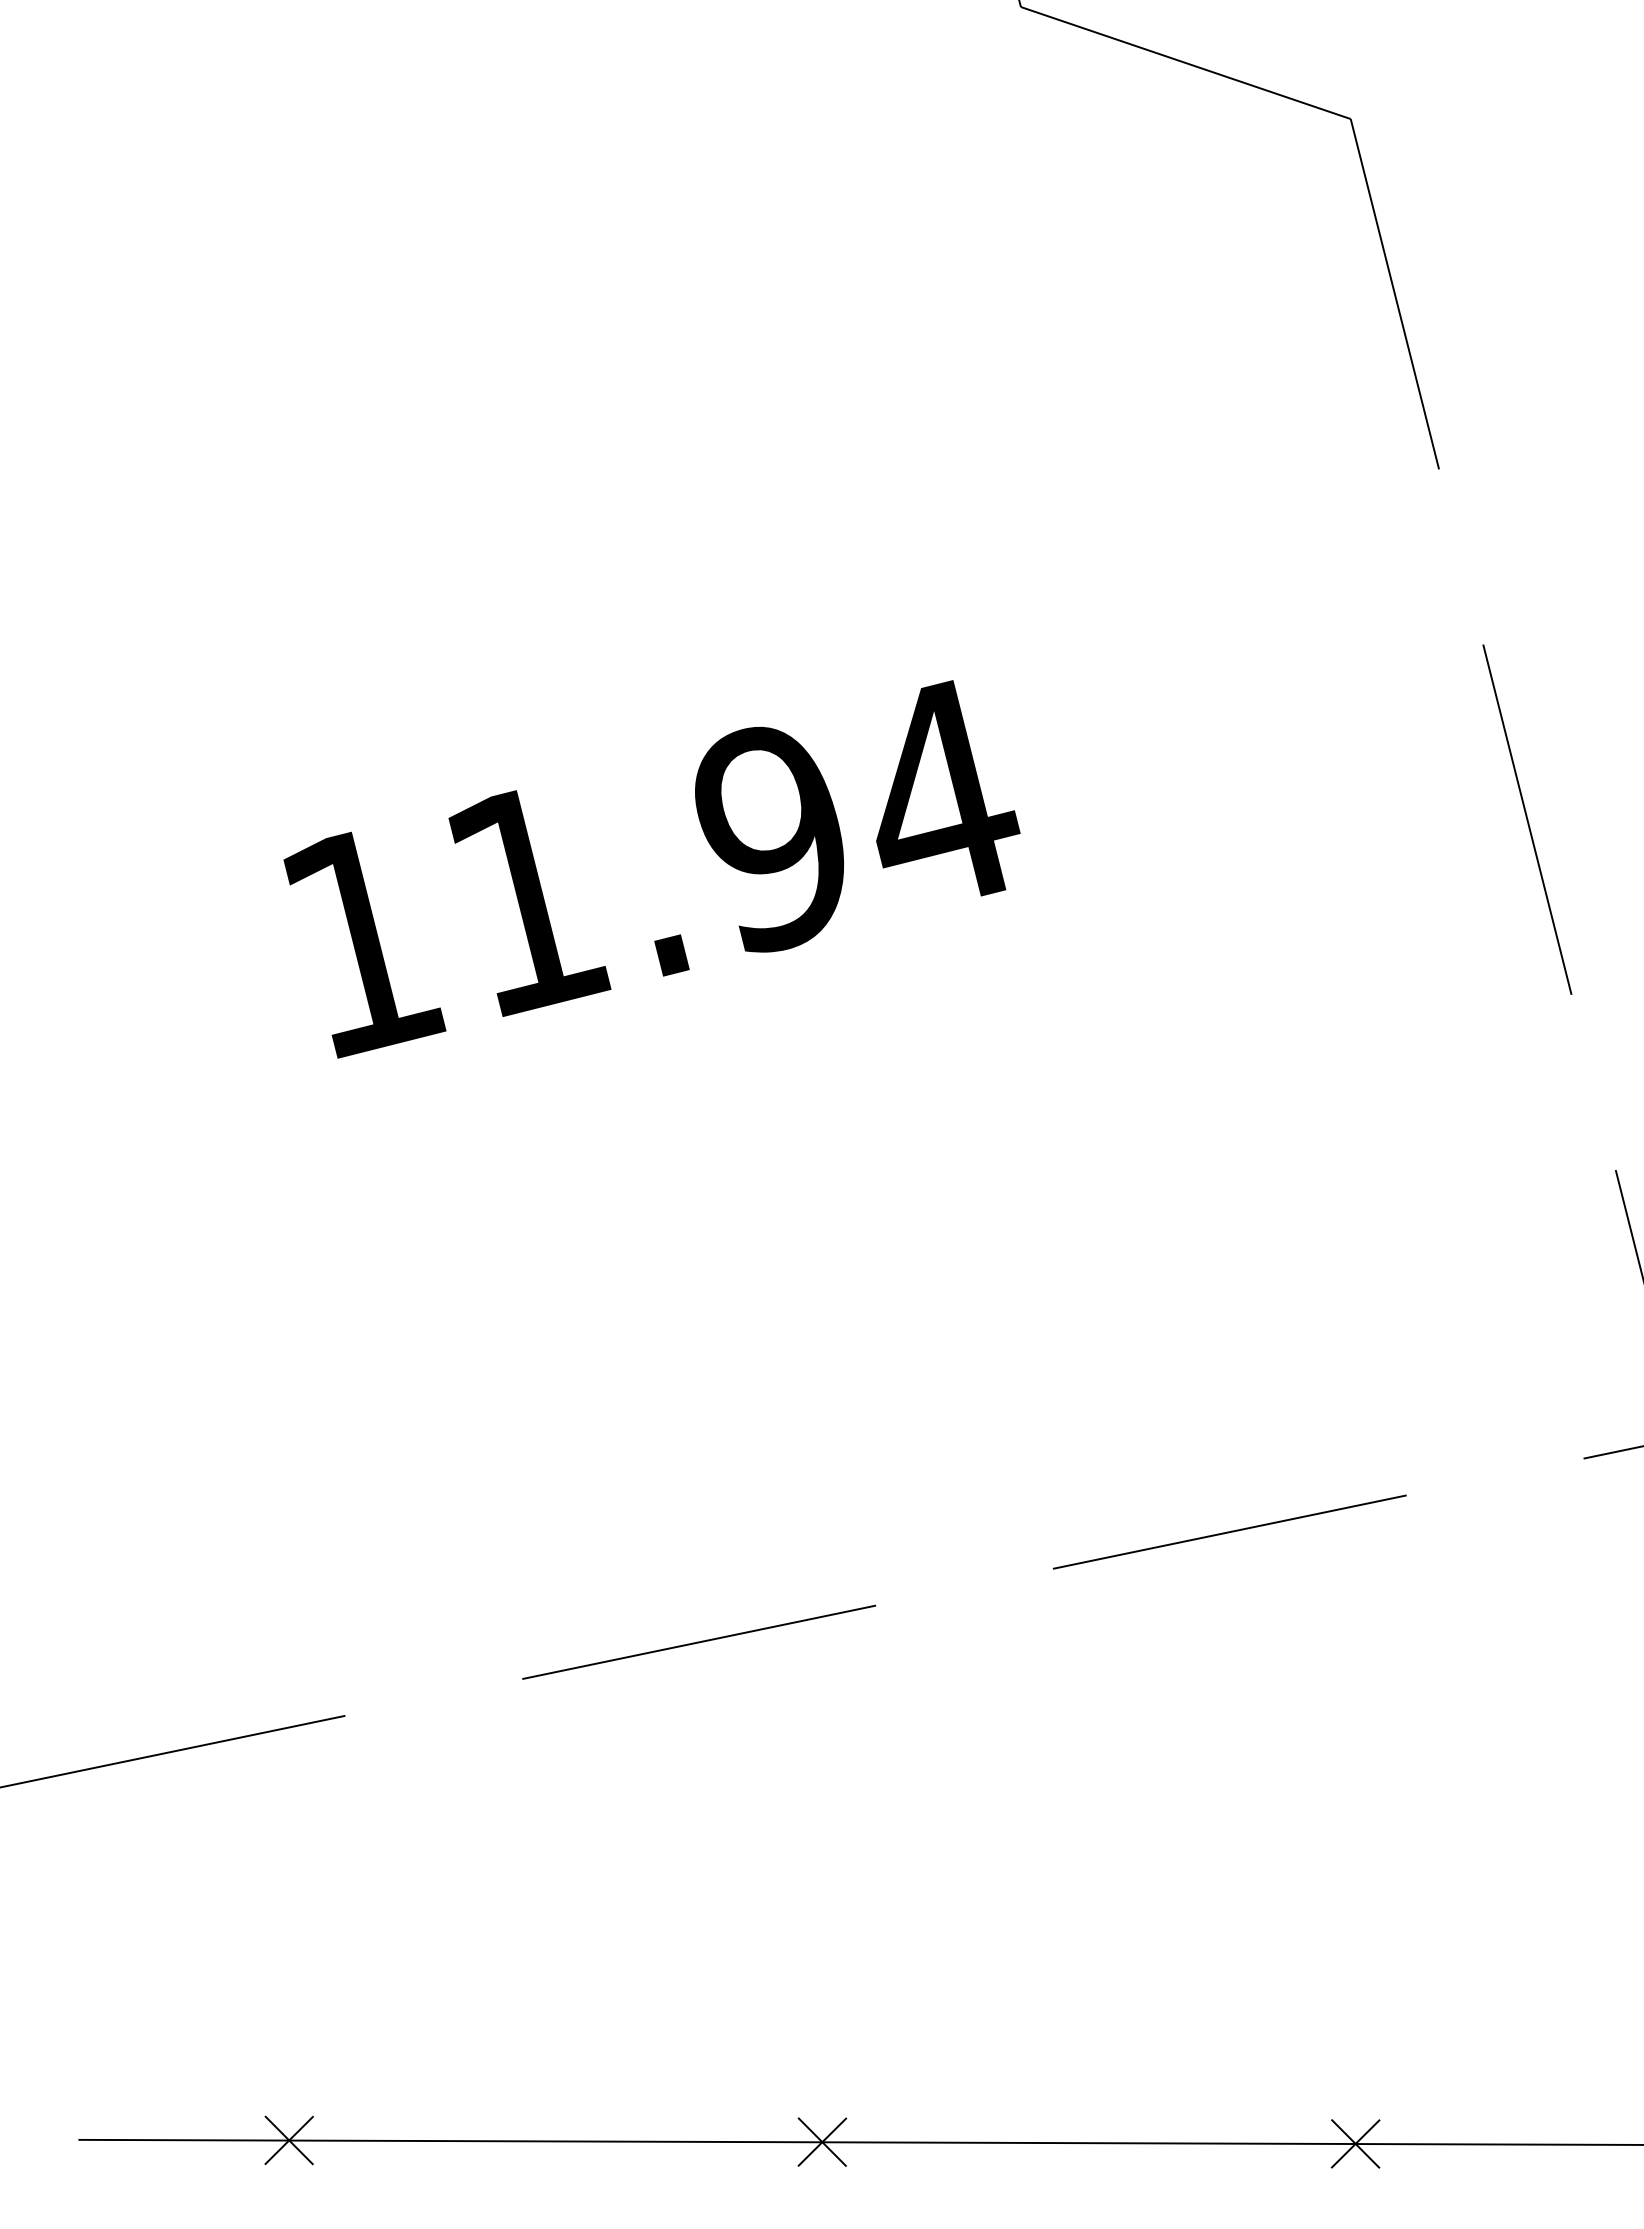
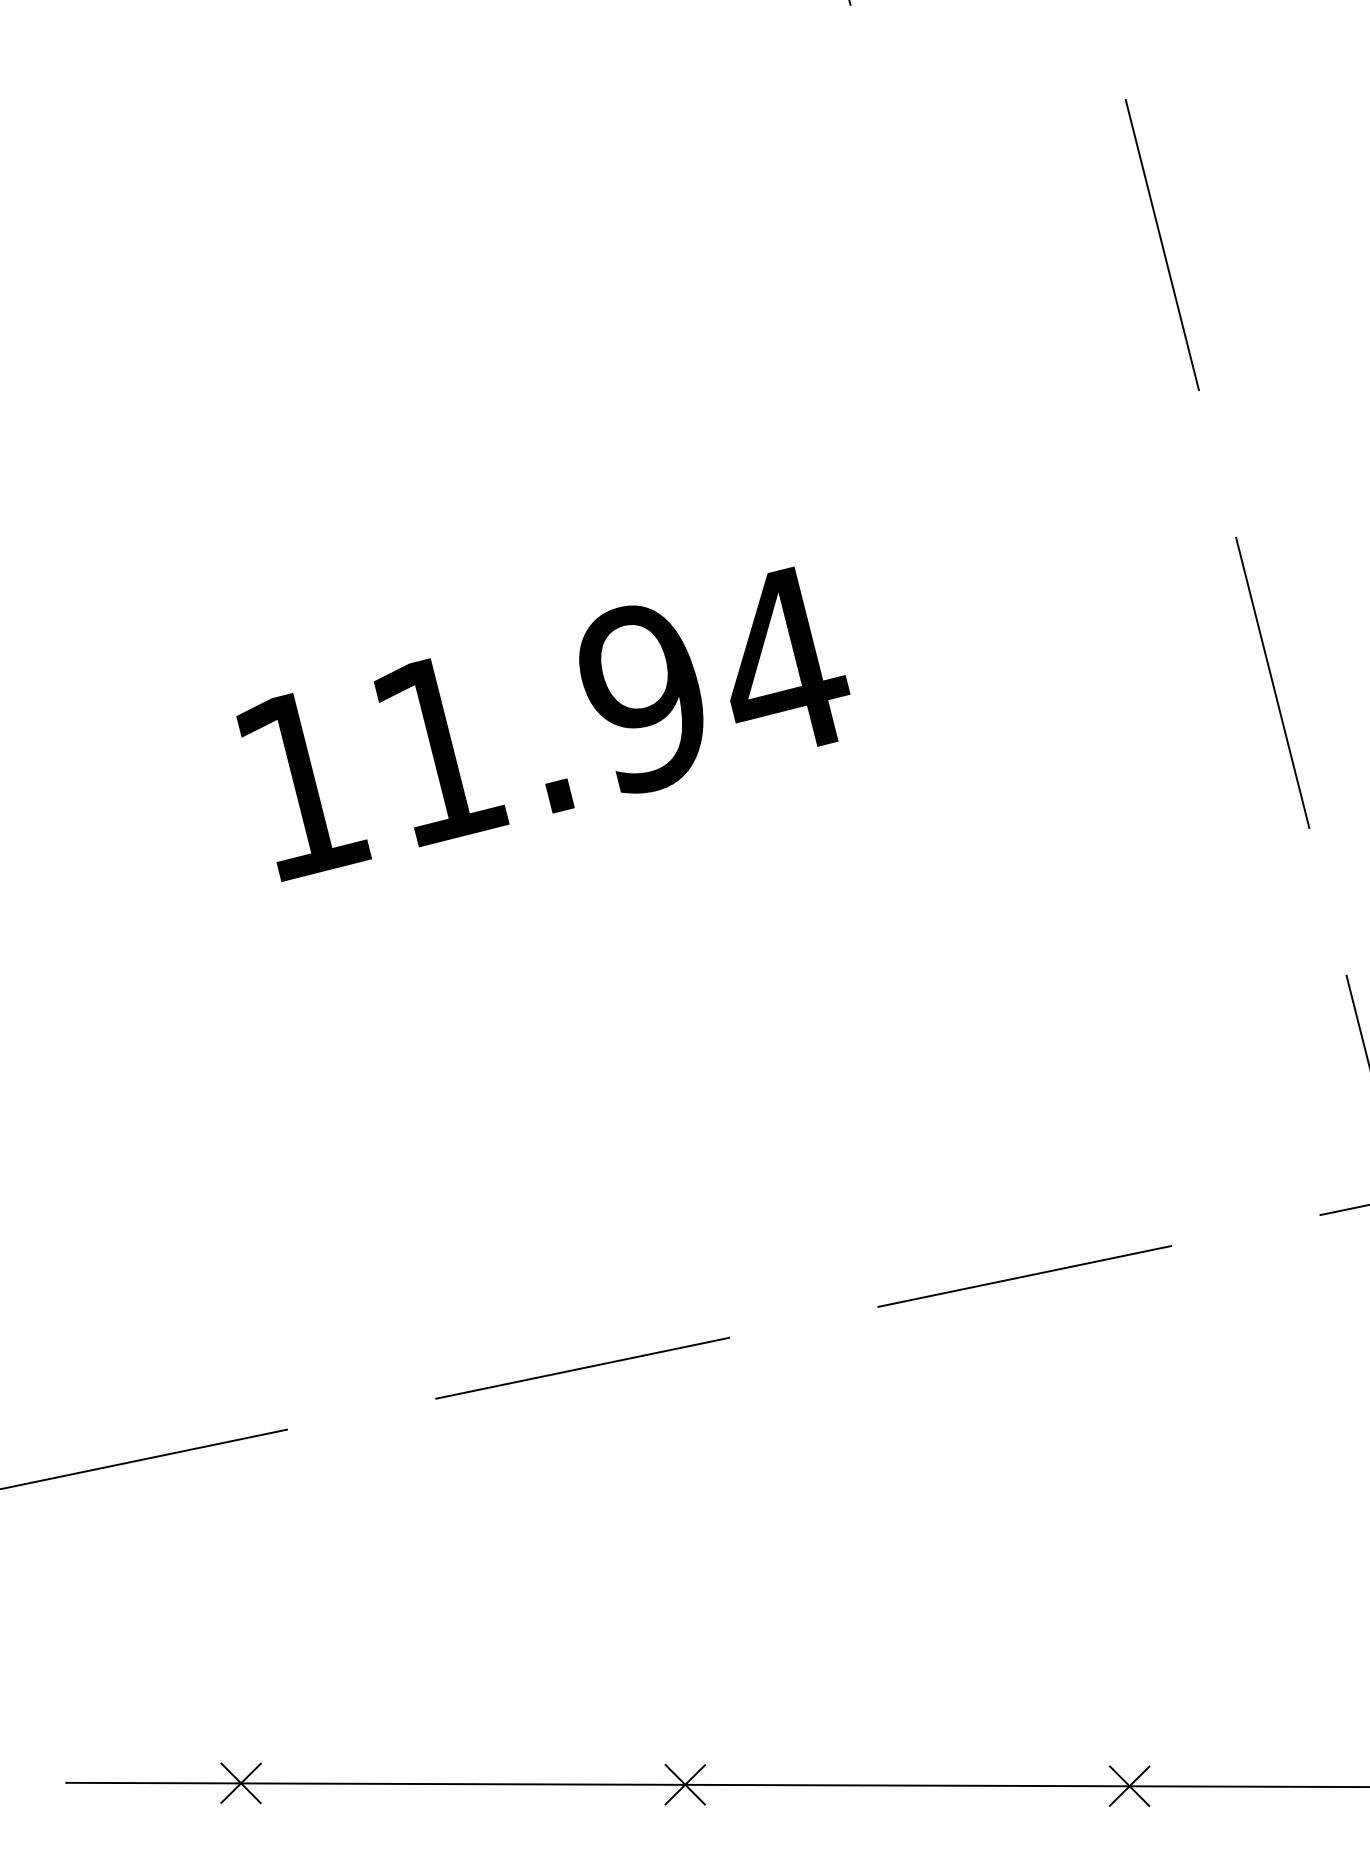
line: (1185, 63) -> (987, 52), removed

